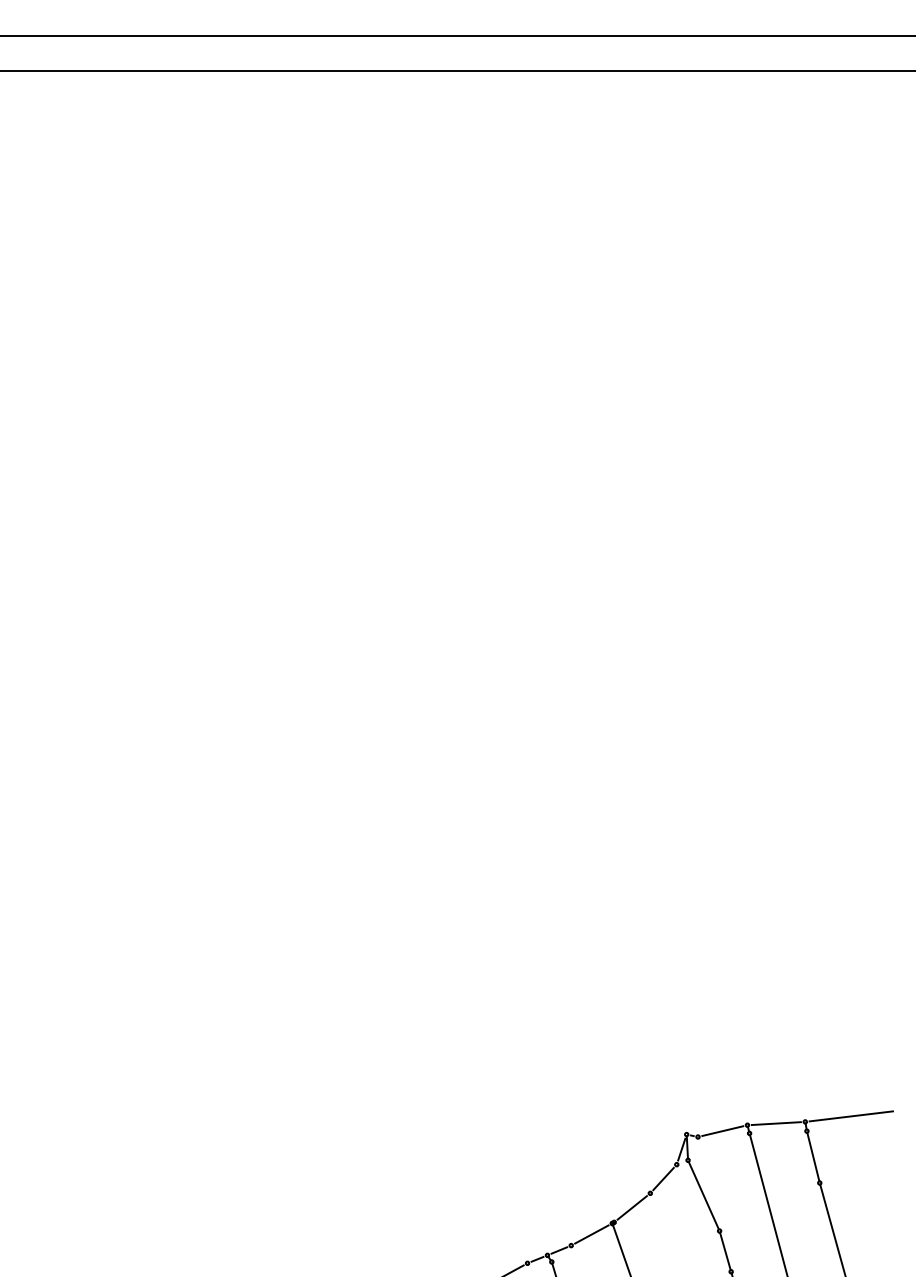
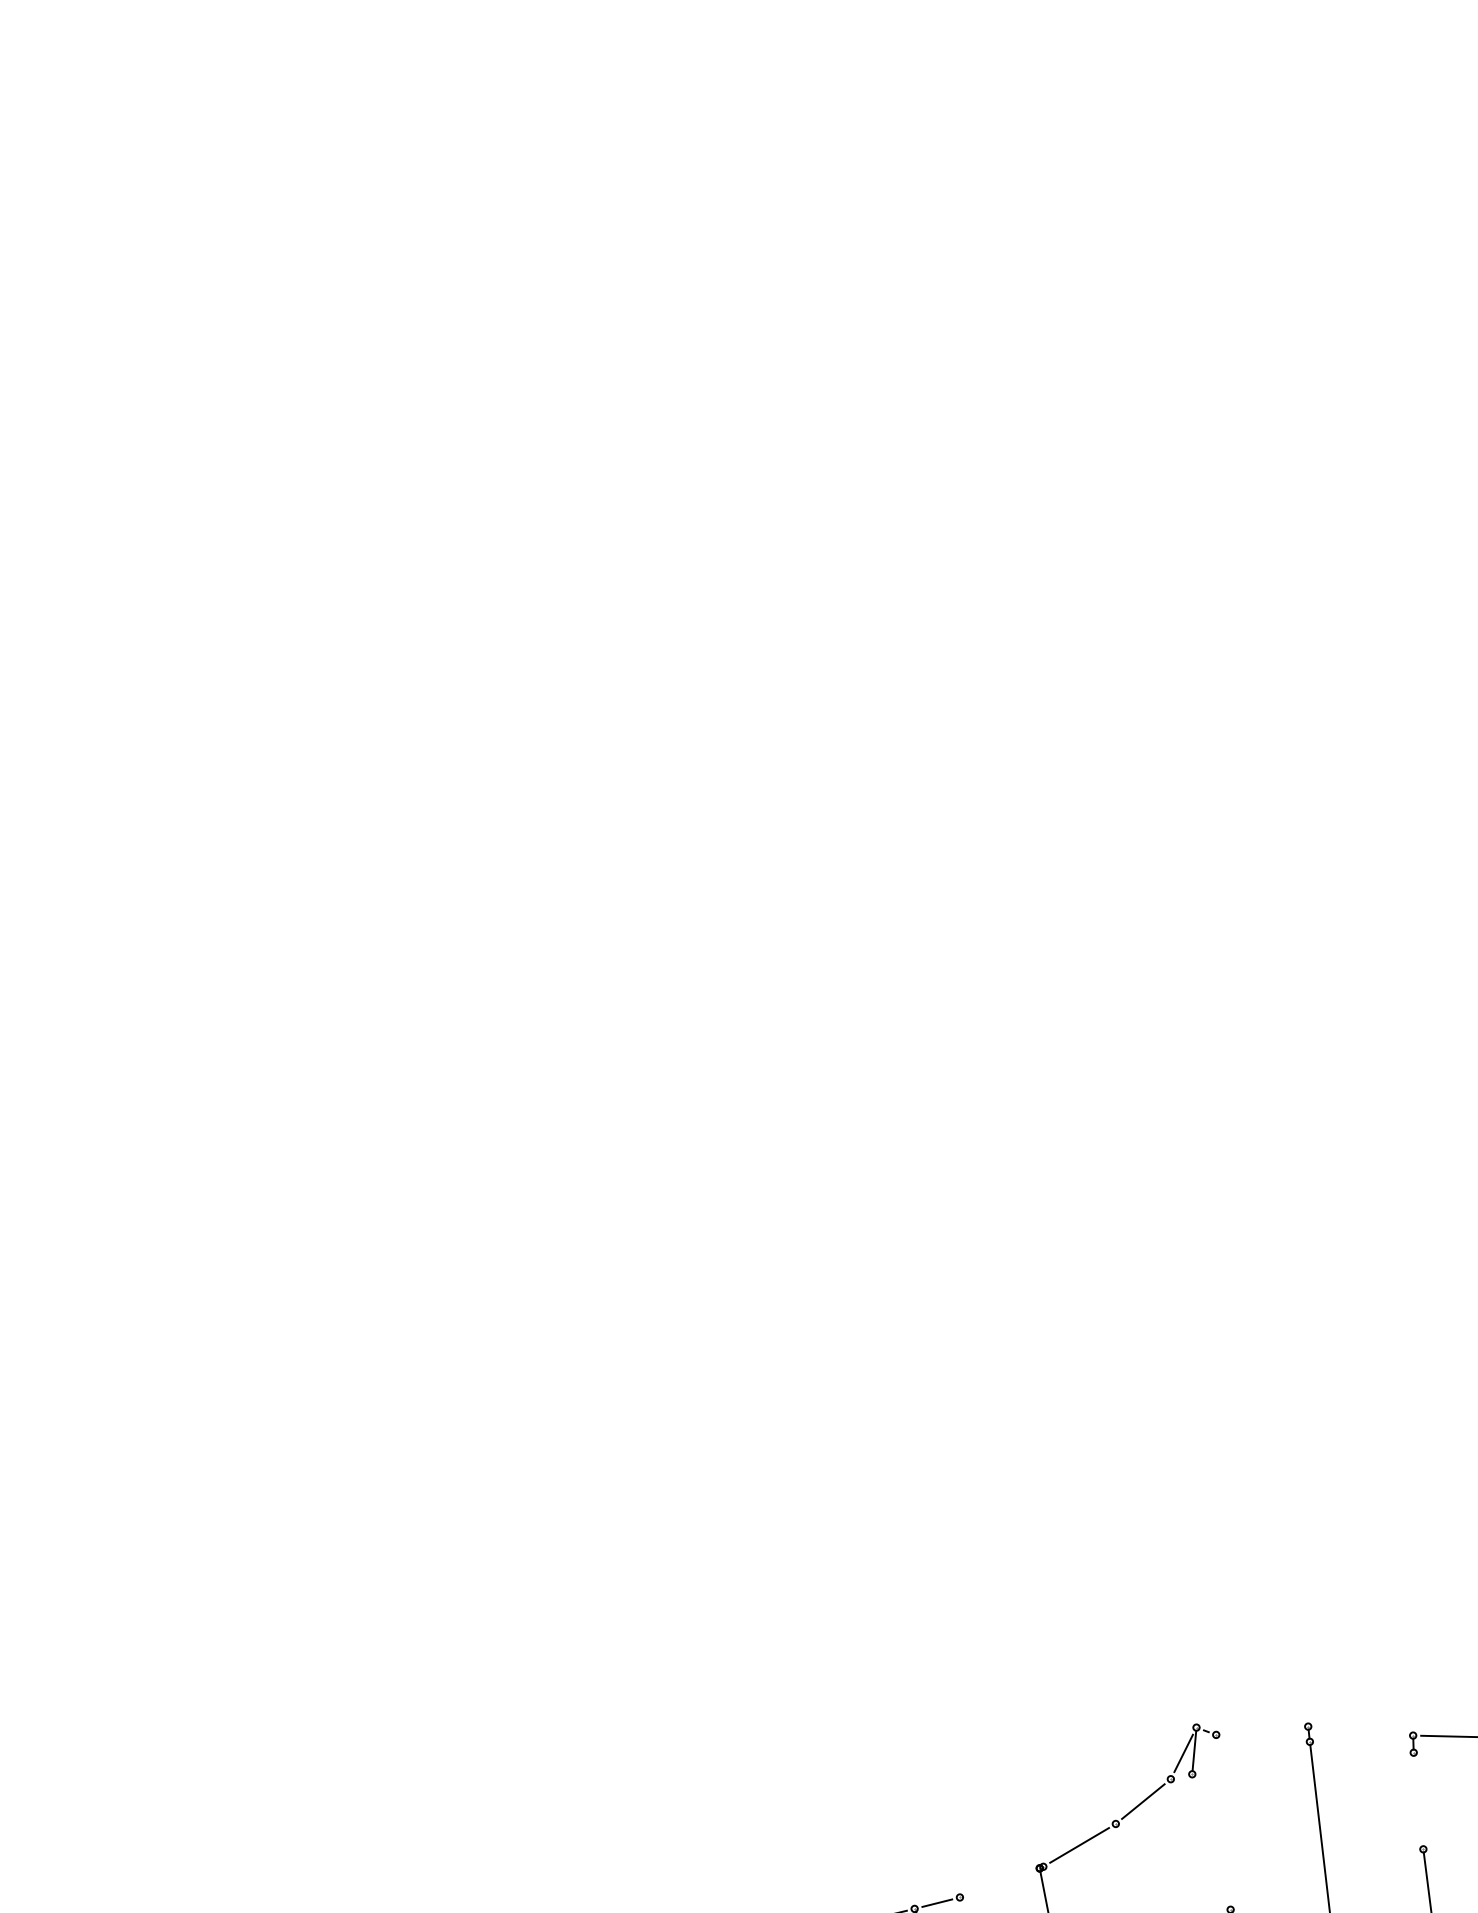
line: (775, 1123) -> (1359, 1730), removed
line: (722, 1130) -> (1261, 1729), removed
line: (813, 1156) -> (1418, 1799), removed
line: (703, 1195) -> (1210, 1841), removed
line: (591, 1234) -> (999, 1882), removed

